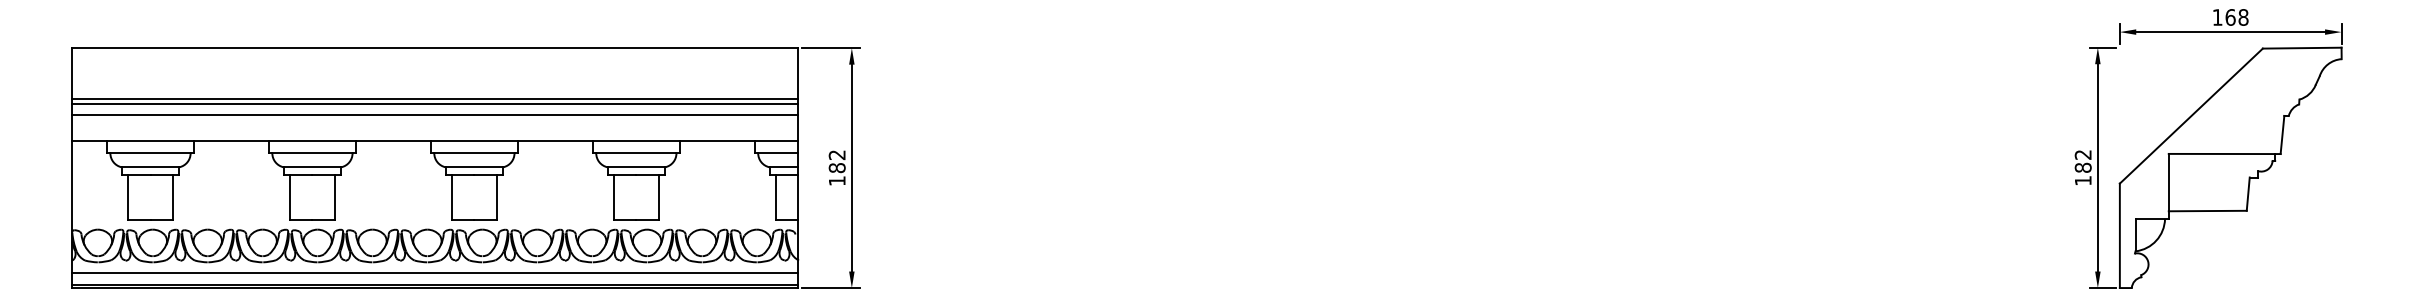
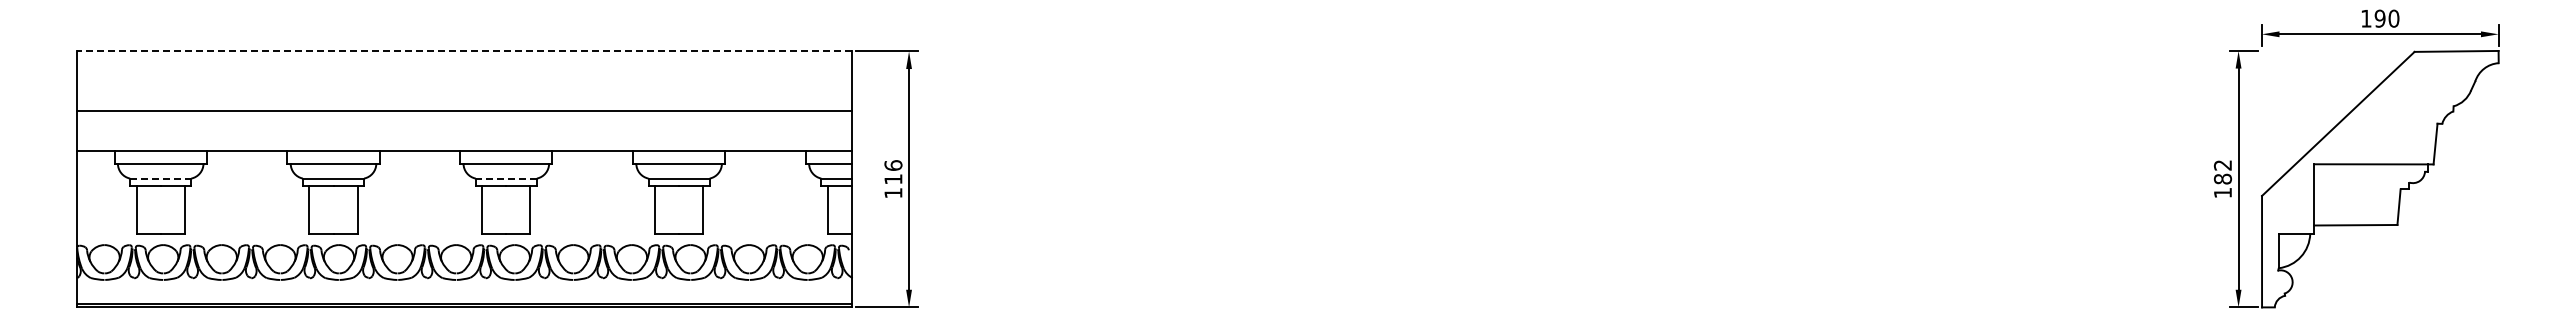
text: (2236, 17) -> (2386, 18), 168 -> 190
line: (435, 48) -> (464, 51), solid -> dashed
line: (435, 98) -> (464, 105), removed
line: (435, 115) -> (464, 123), removed
text: (837, 161) -> (893, 172), 182 -> 116
line: (150, 167) -> (160, 178), solid -> dashed
line: (474, 167) -> (506, 178), solid -> dashed
line: (435, 273) -> (464, 291), removed

